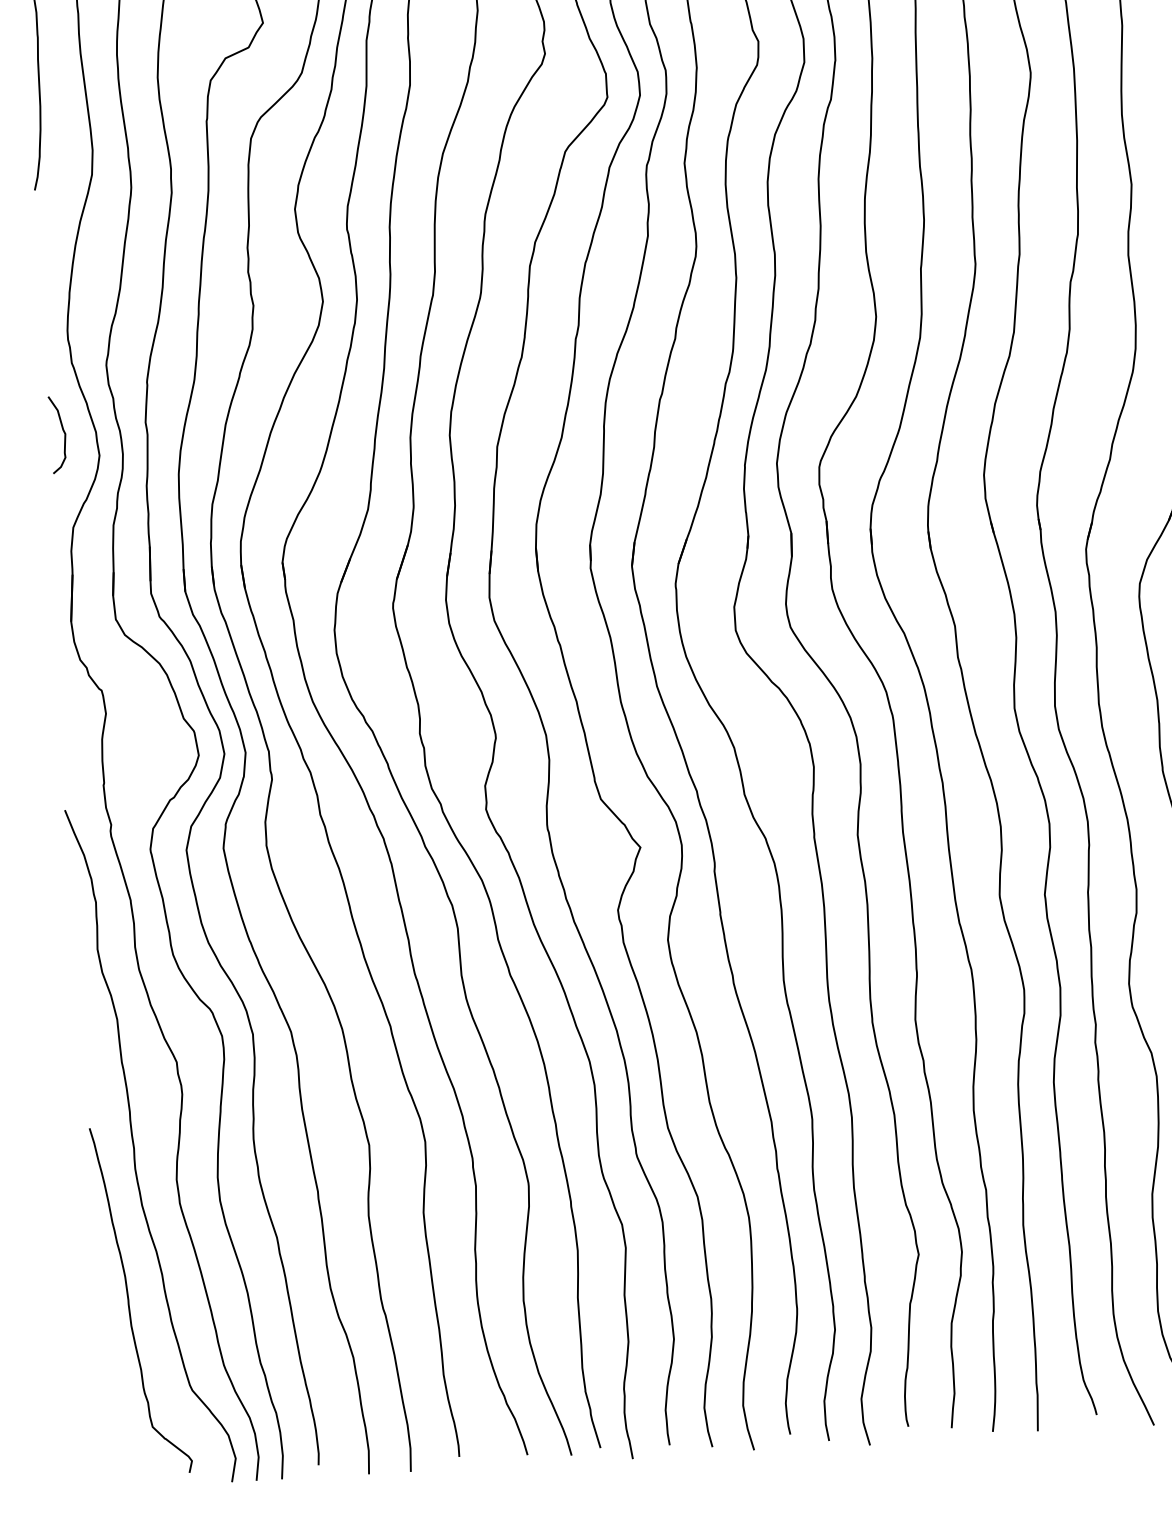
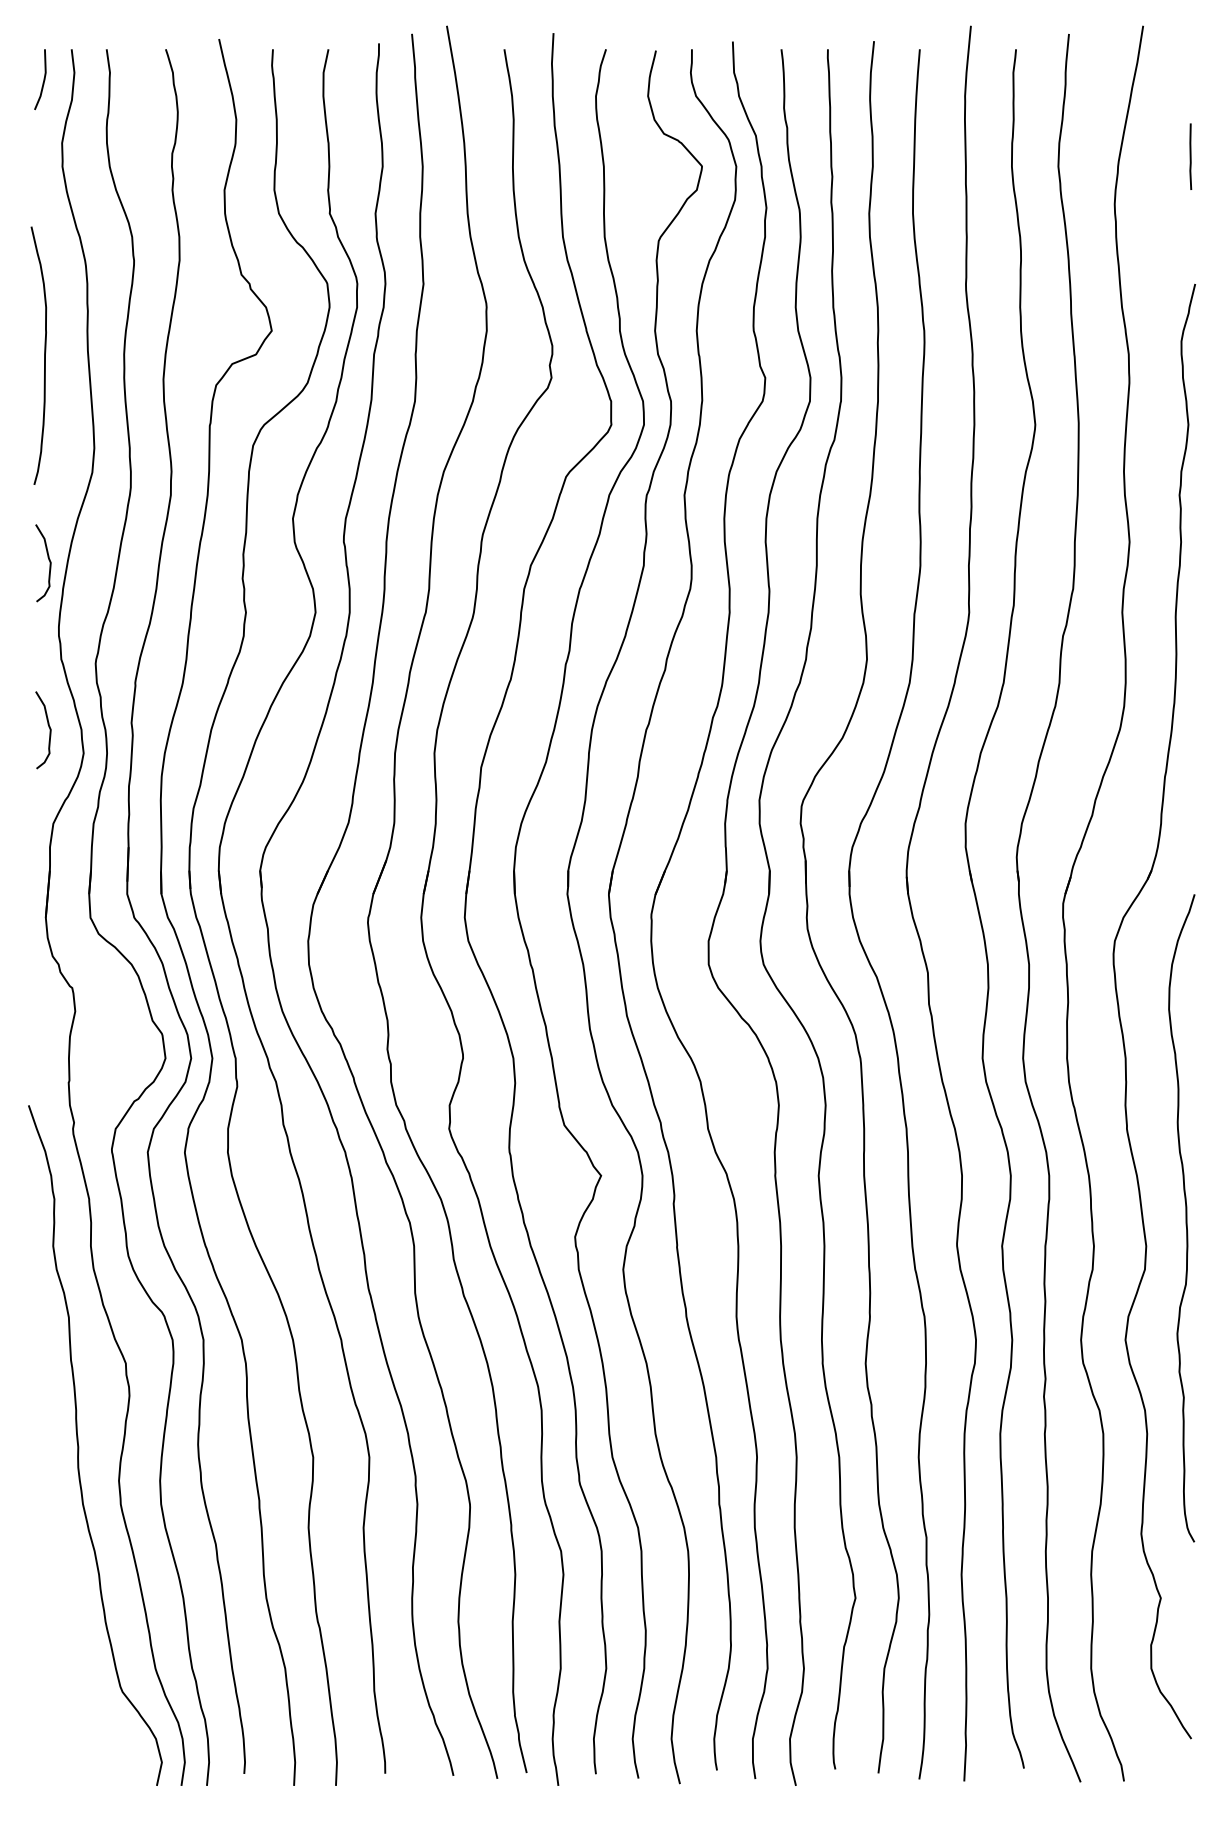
curve: (53, 265) -> (48, 560), added
curve: (129, 1301) -> (64, 1599), removed

